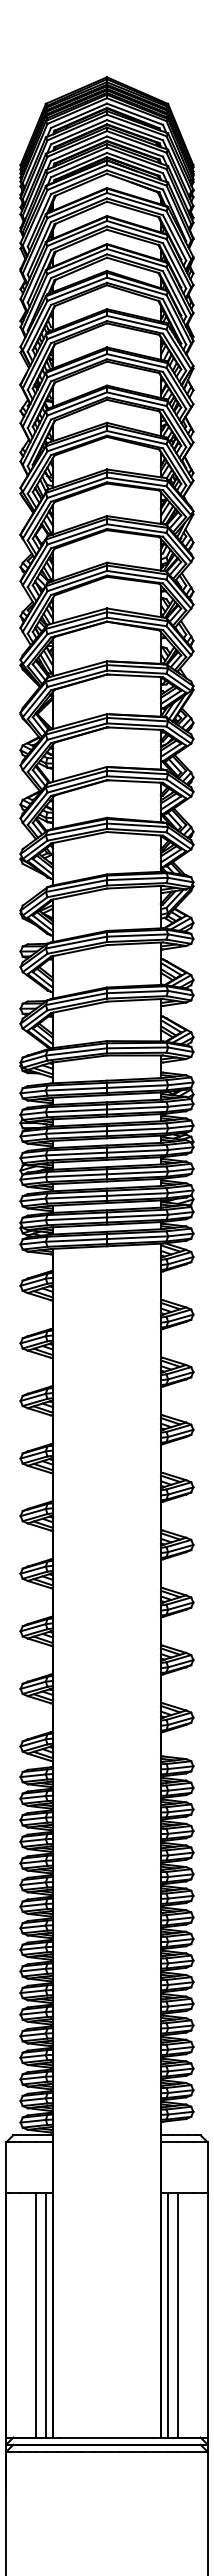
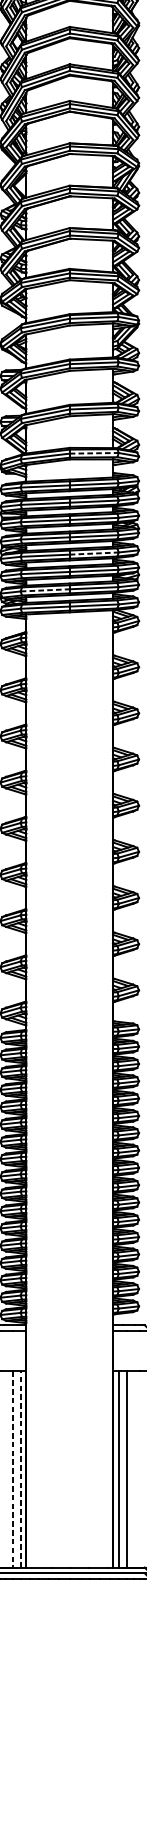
line: (137, 1047) -> (94, 453), solid -> dashed
line: (137, 1172) -> (94, 553), solid -> dashed
line: (76, 1218) -> (45, 590), solid -> dashed
line: (45, 2314) -> (20, 1468), solid -> dashed
line: (35, 2315) -> (12, 1469), solid -> dashed

